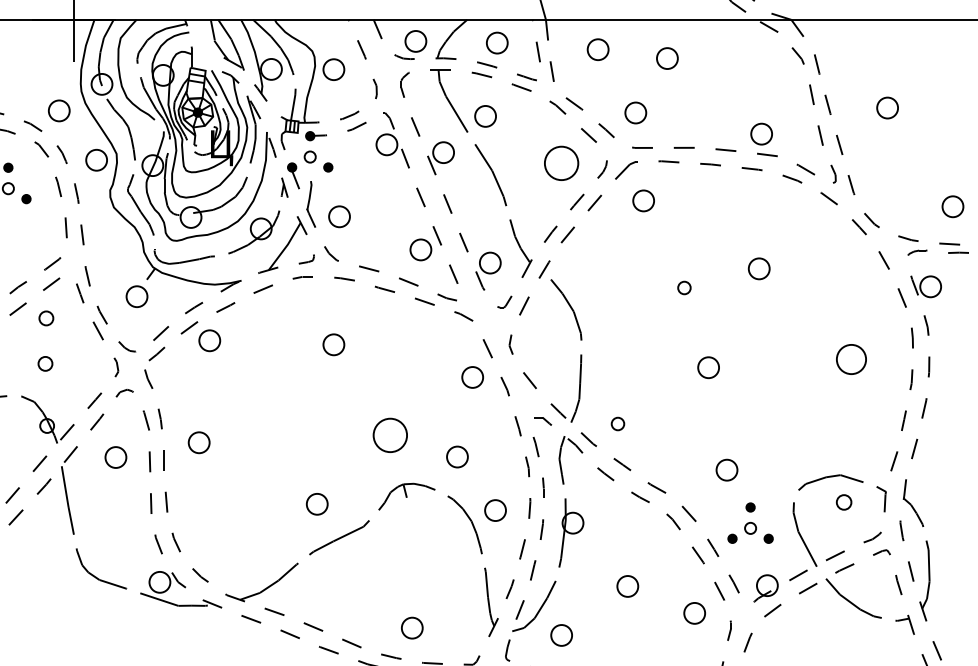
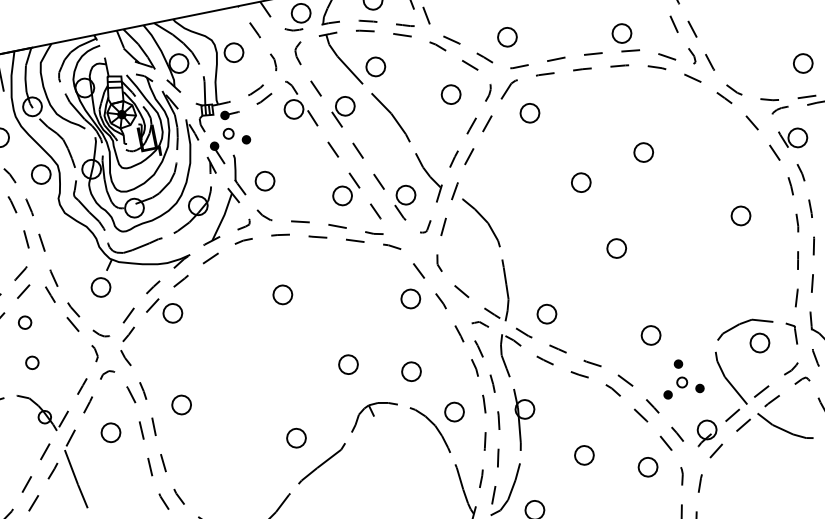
part: (561, 162) -> (450, 94), size x0.62
part: (684, 287) -> (581, 182), size x1.67
part: (851, 359) -> (741, 215), size x0.71
part: (617, 423) -> (546, 313), size x1.67
part: (389, 435) -> (347, 364), size x0.62
part: (843, 502) -> (759, 343), size x1.43

